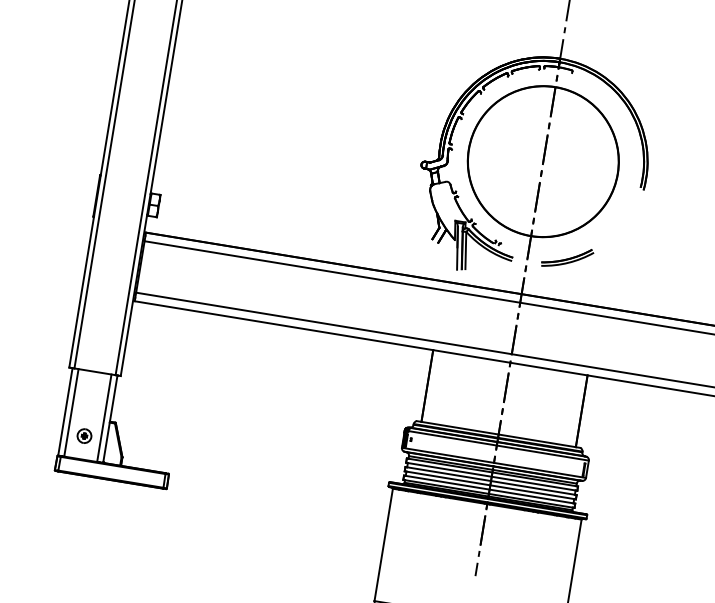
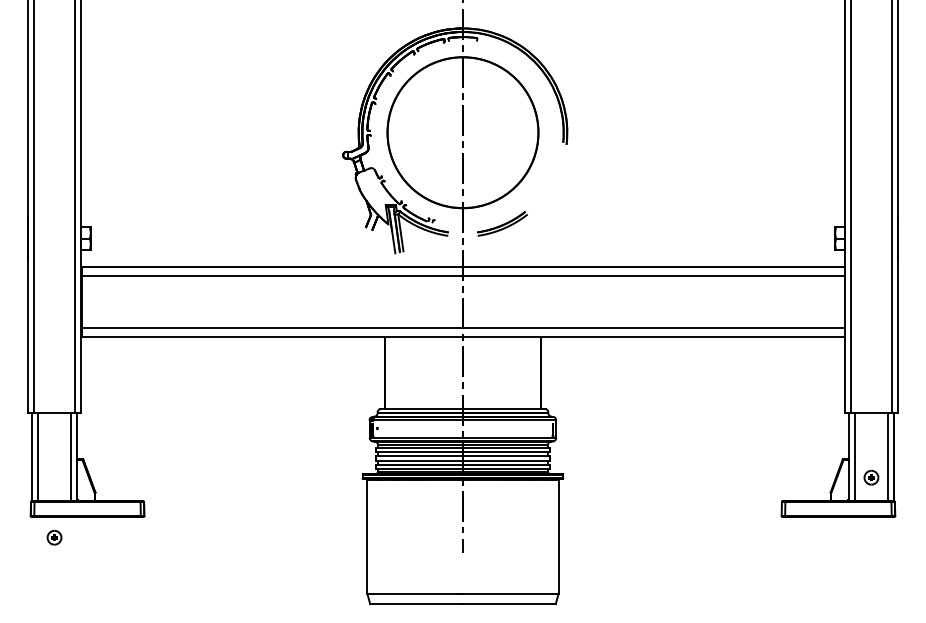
part: (84, 435) -> (54, 537), moved

